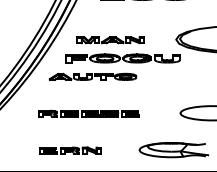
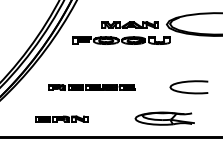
part: (110, 39) -> (129, 24), moved
part: (92, 75) -> (95, 55), removed
part: (70, 149) -> (61, 118), moved

